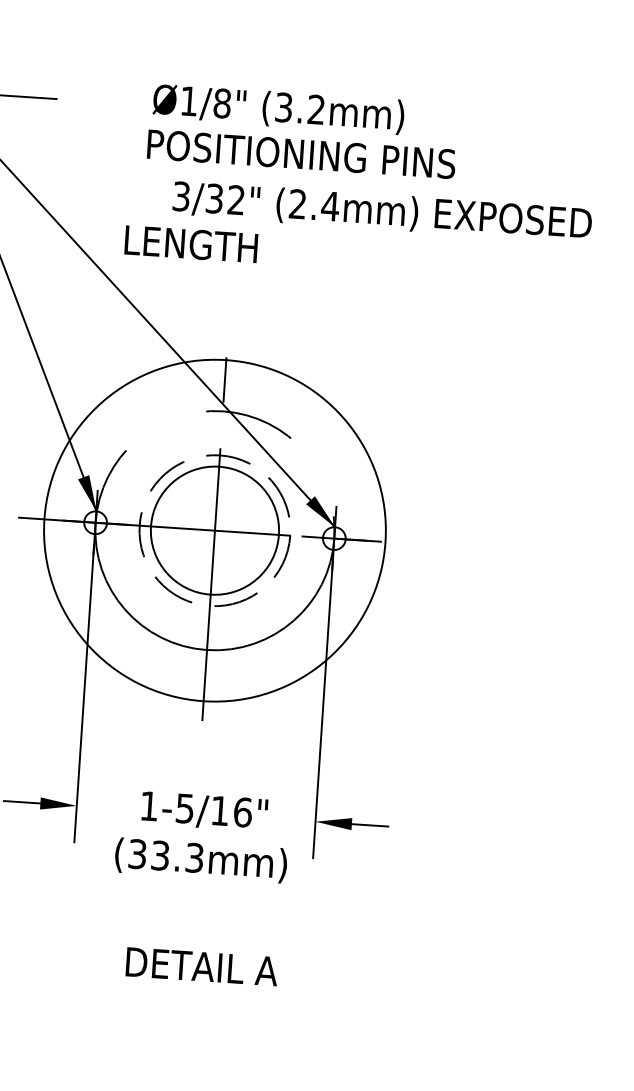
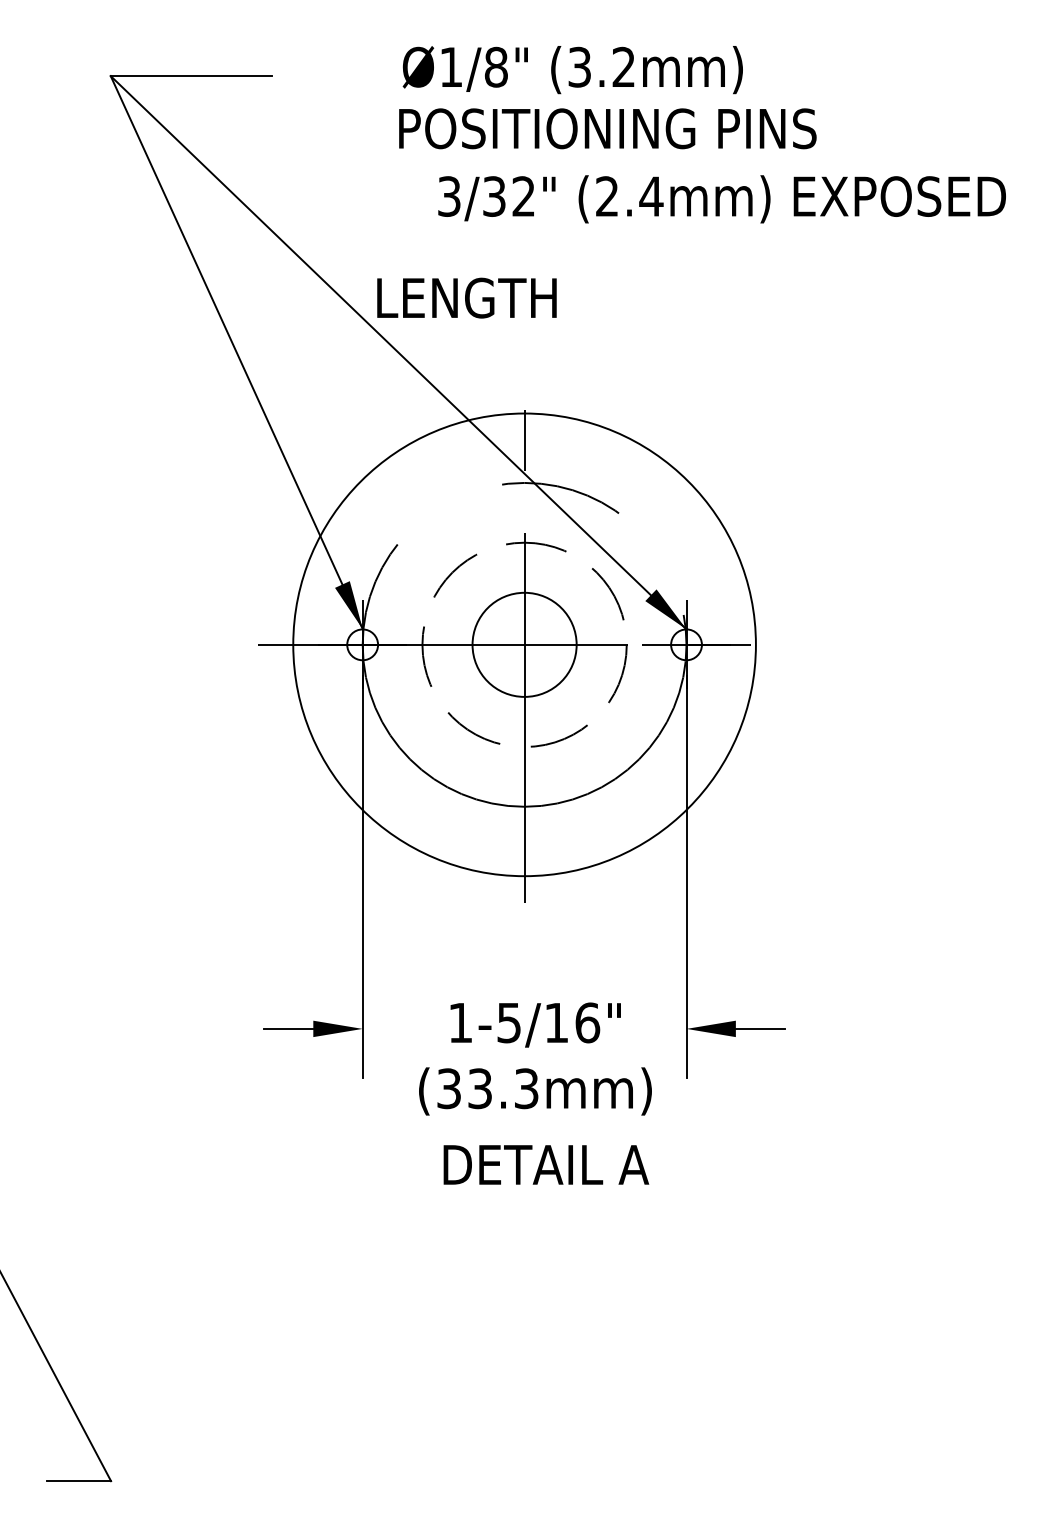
text: (191, 243) -> (466, 297), moved
circle: (214, 530) -> (524, 644), size x0.6
text: (202, 966) -> (546, 1164), moved

